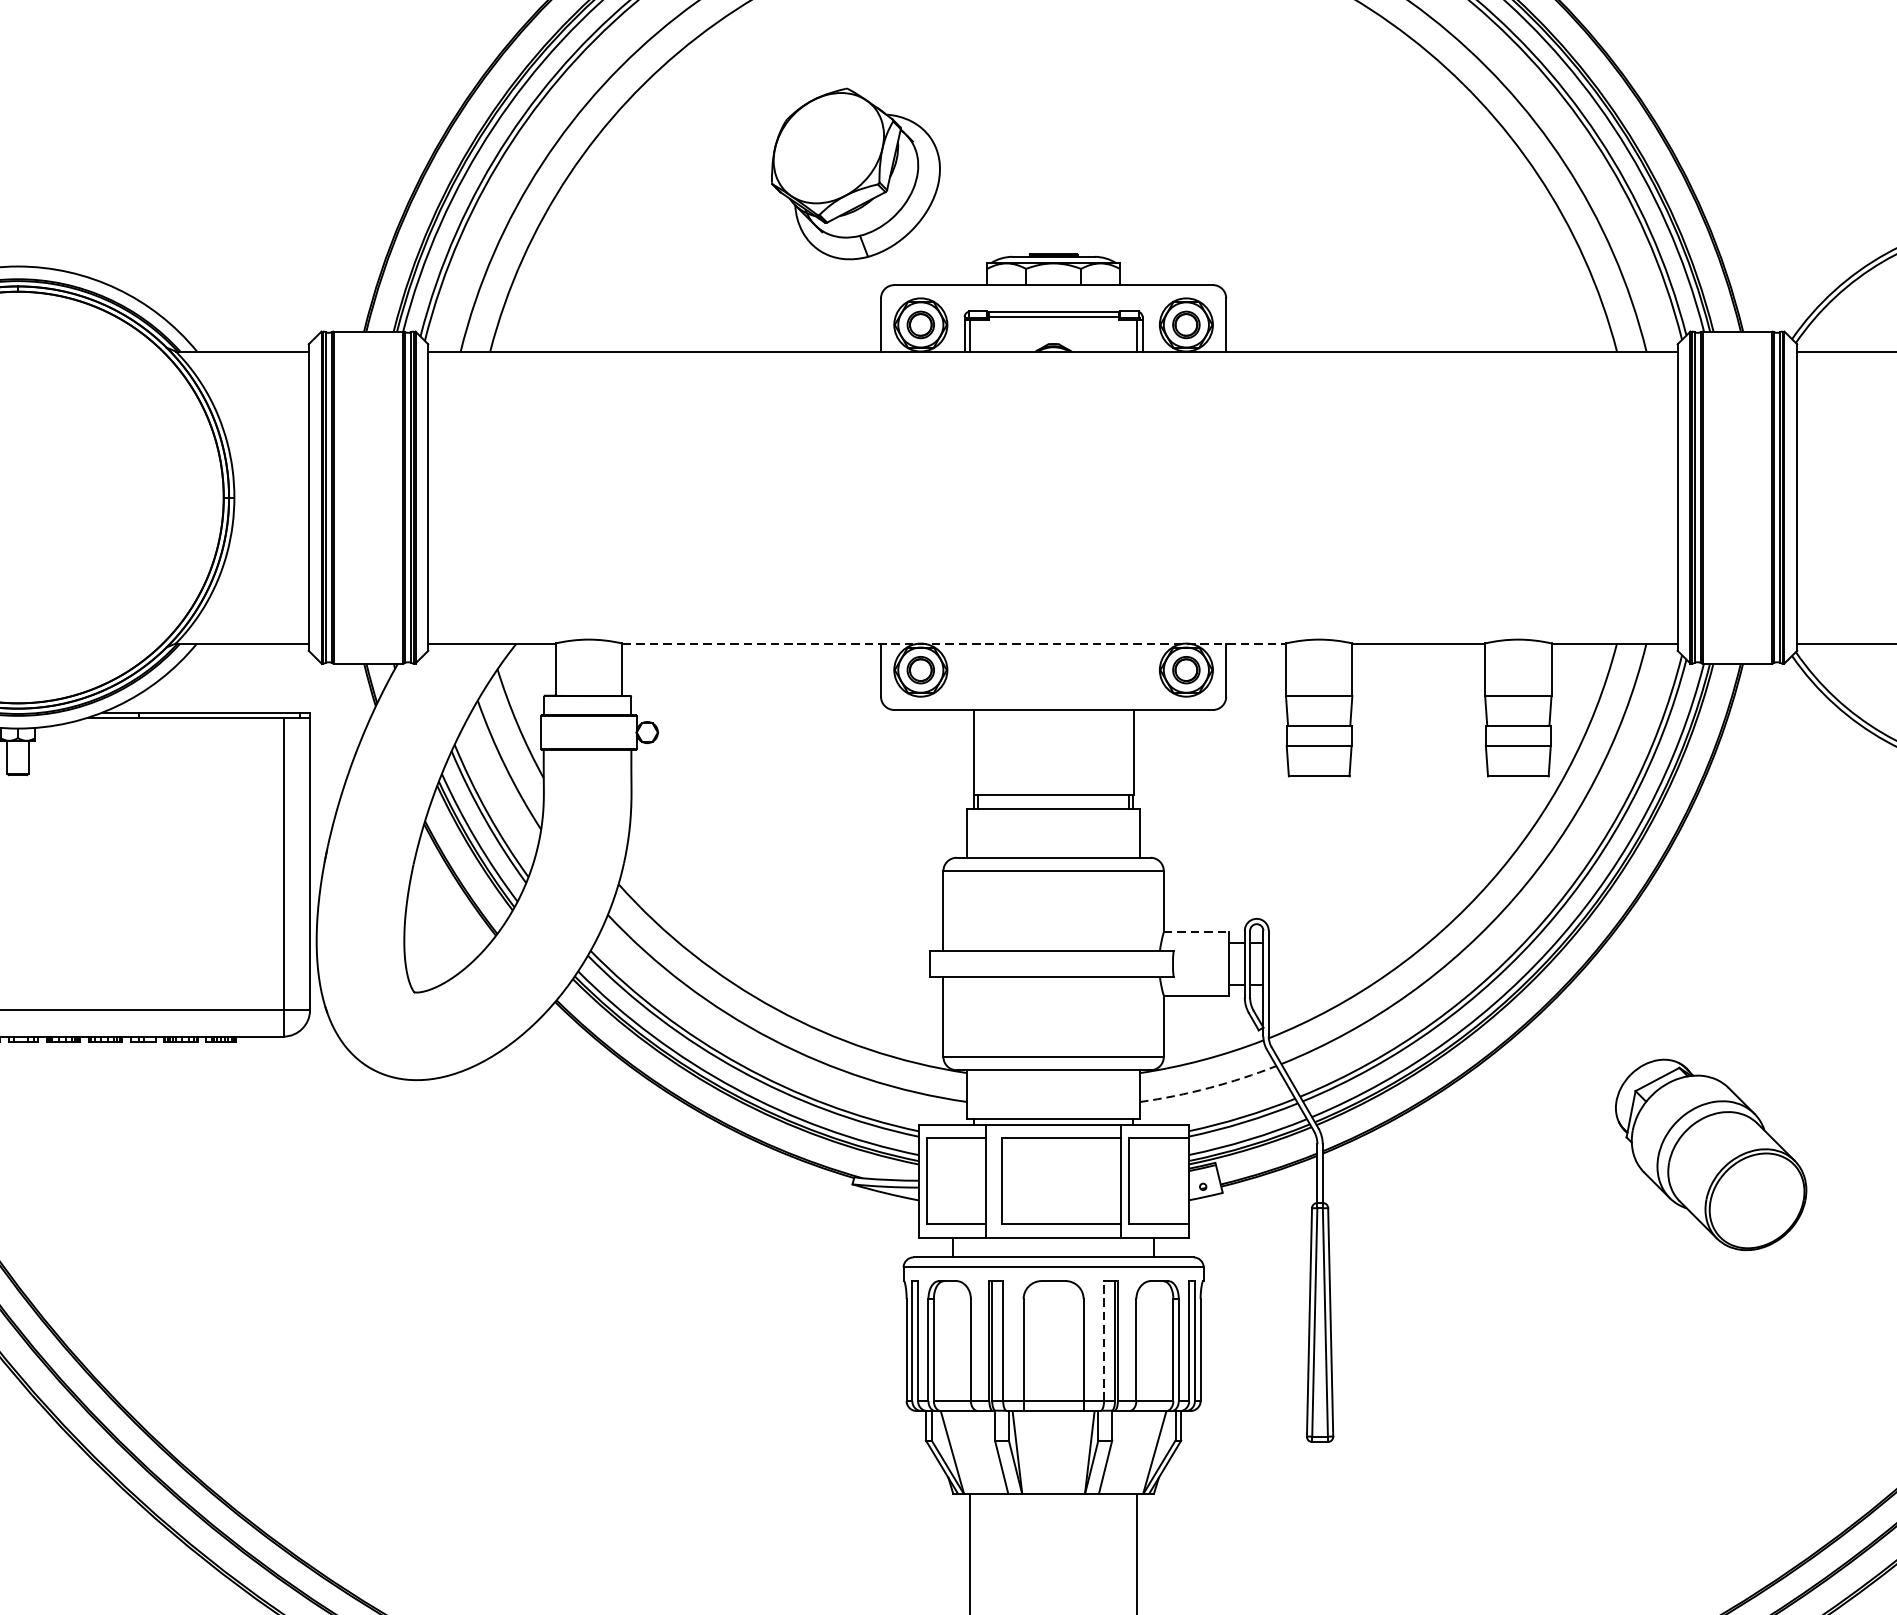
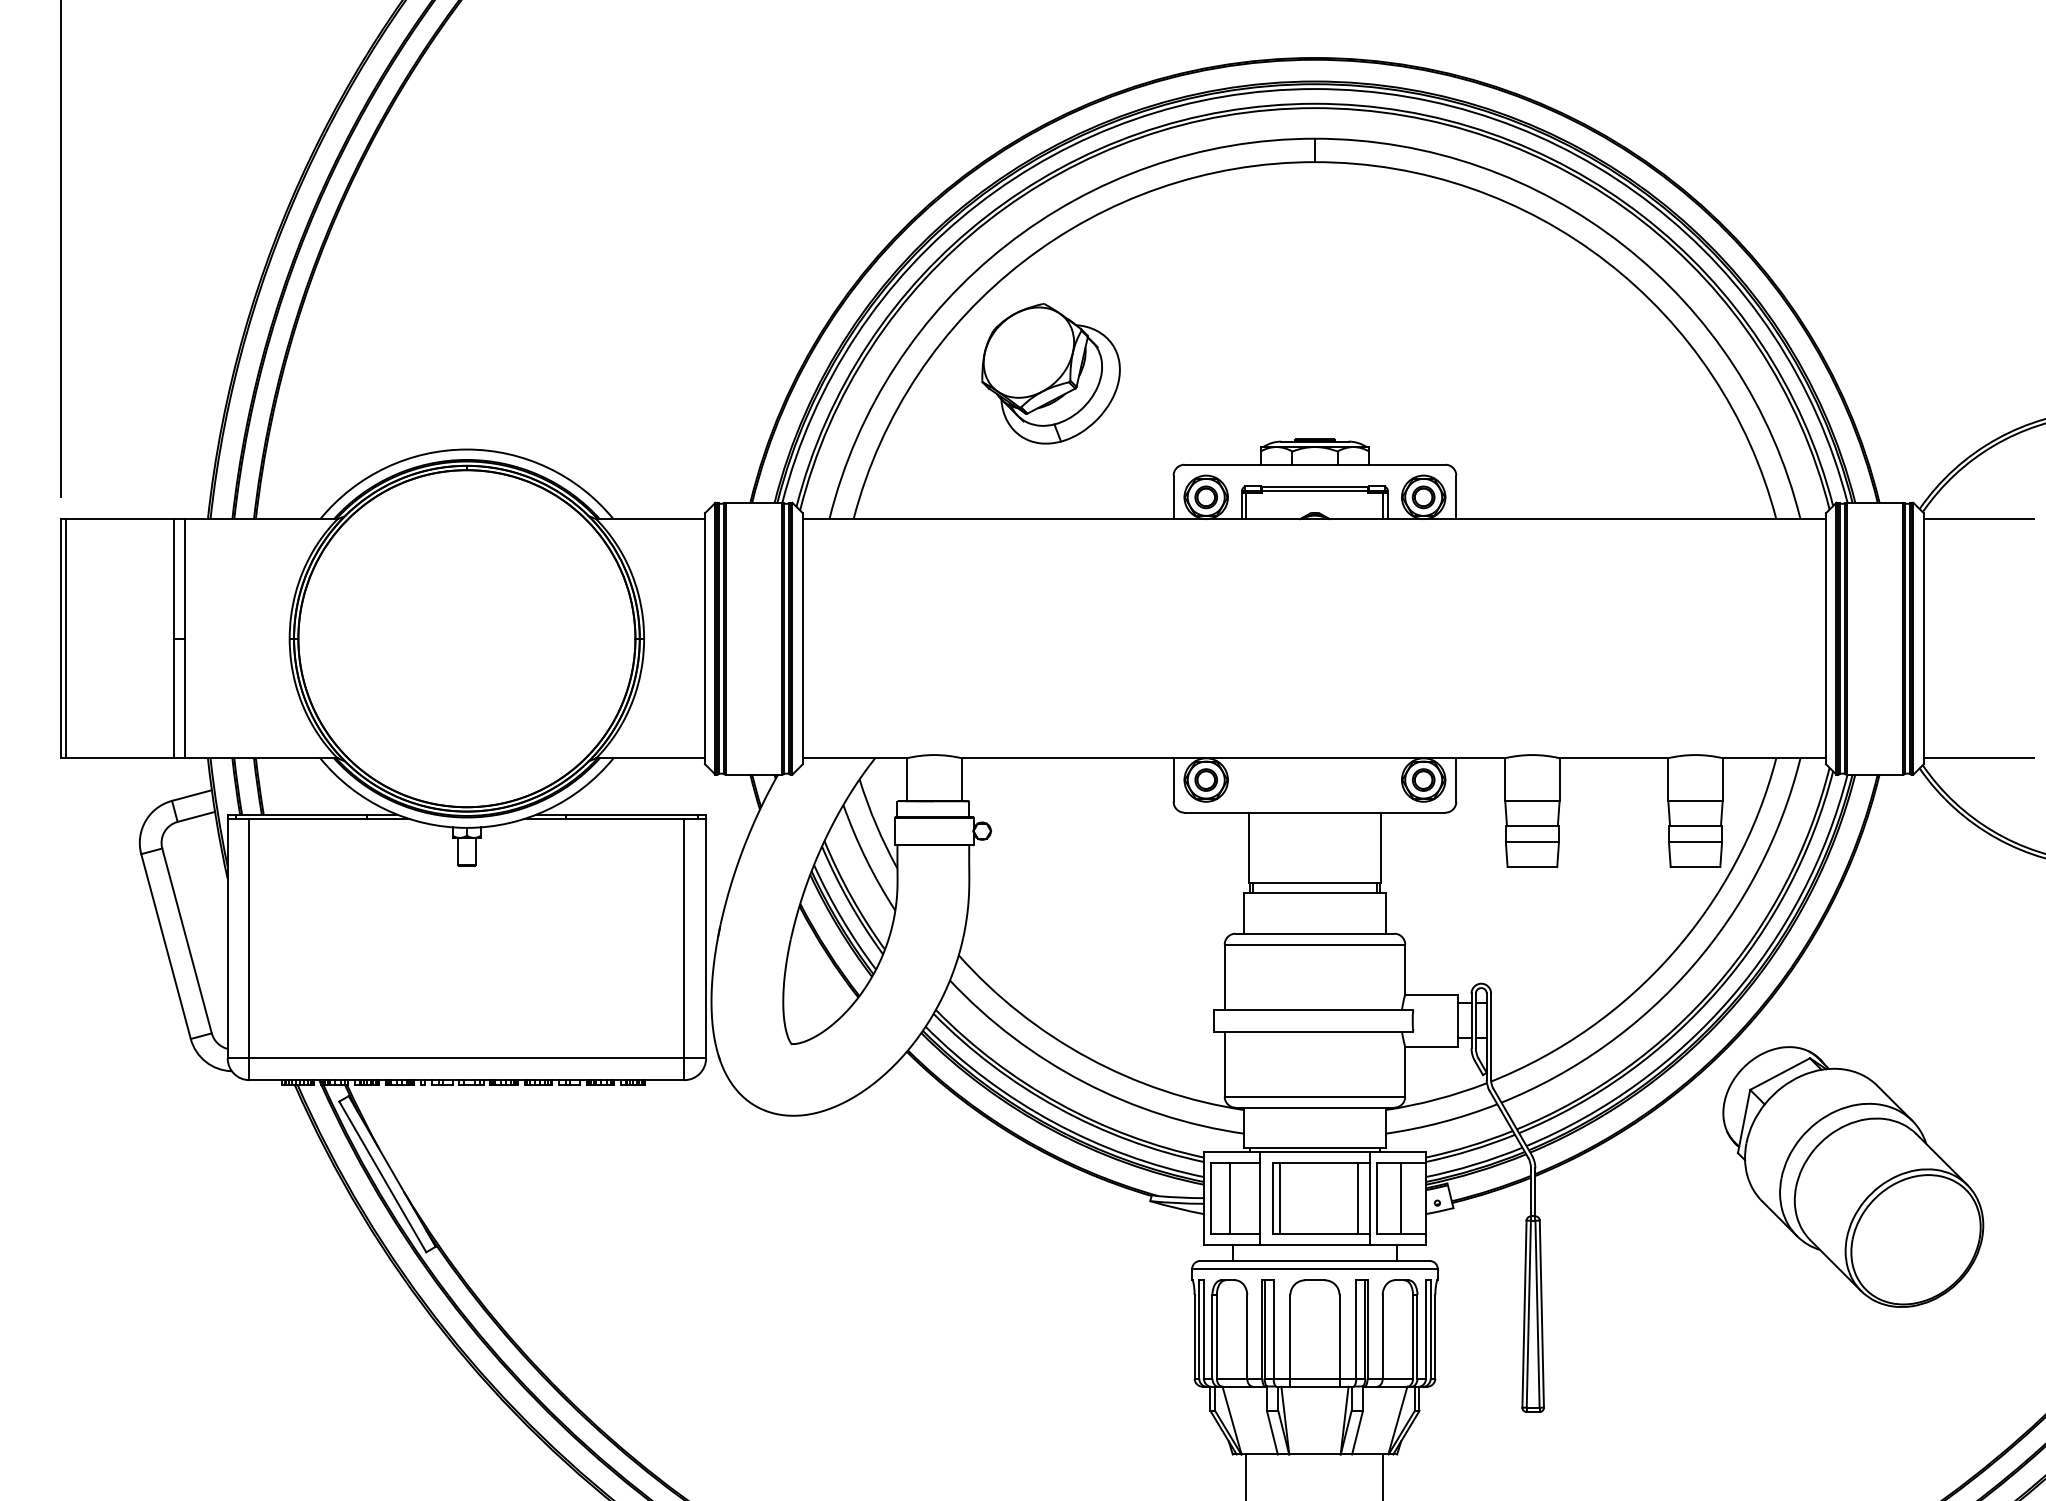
part: (855, 173) -> (1050, 373), moved
line: (954, 643) -> (1233, 758), dashed -> solid
line: (1195, 932) -> (1431, 994), dashed -> solid
arc: (1209, 1088) -> (1442, 1122), dashed -> solid
part: (1711, 1154) -> (1853, 1176), size x1.67
line: (949, 1181) -> (1229, 1198), added
line: (1011, 1181) -> (1280, 1198), added
line: (1105, 1181) -> (1357, 1198), added
line: (1158, 1181) -> (1400, 1198), added
line: (1104, 1339) -> (1356, 1328), dashed -> solid

